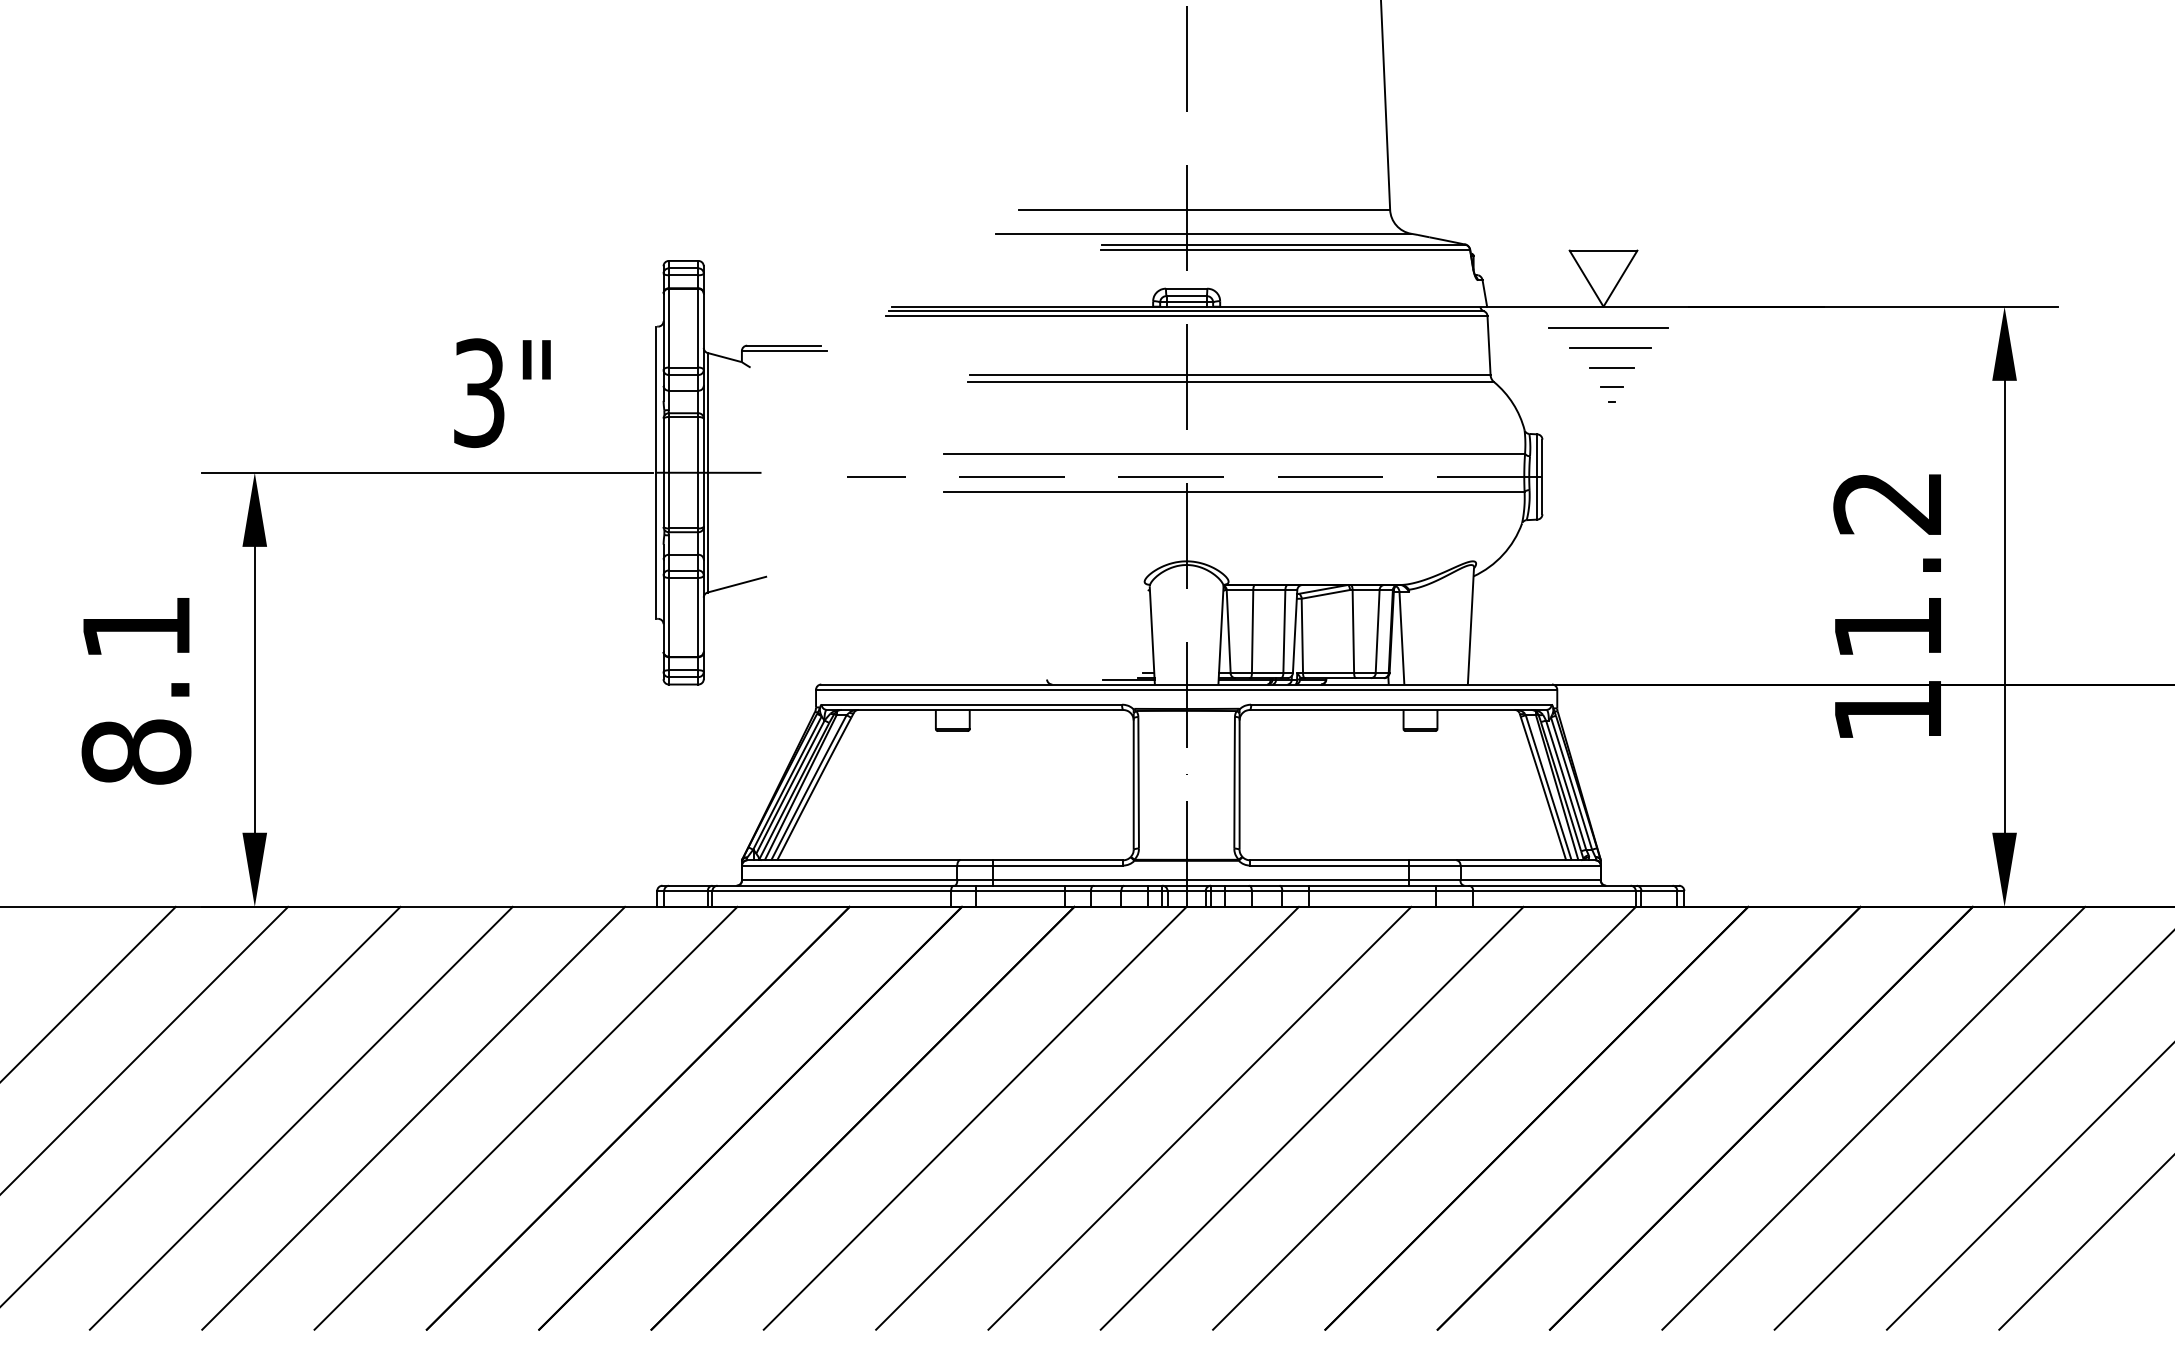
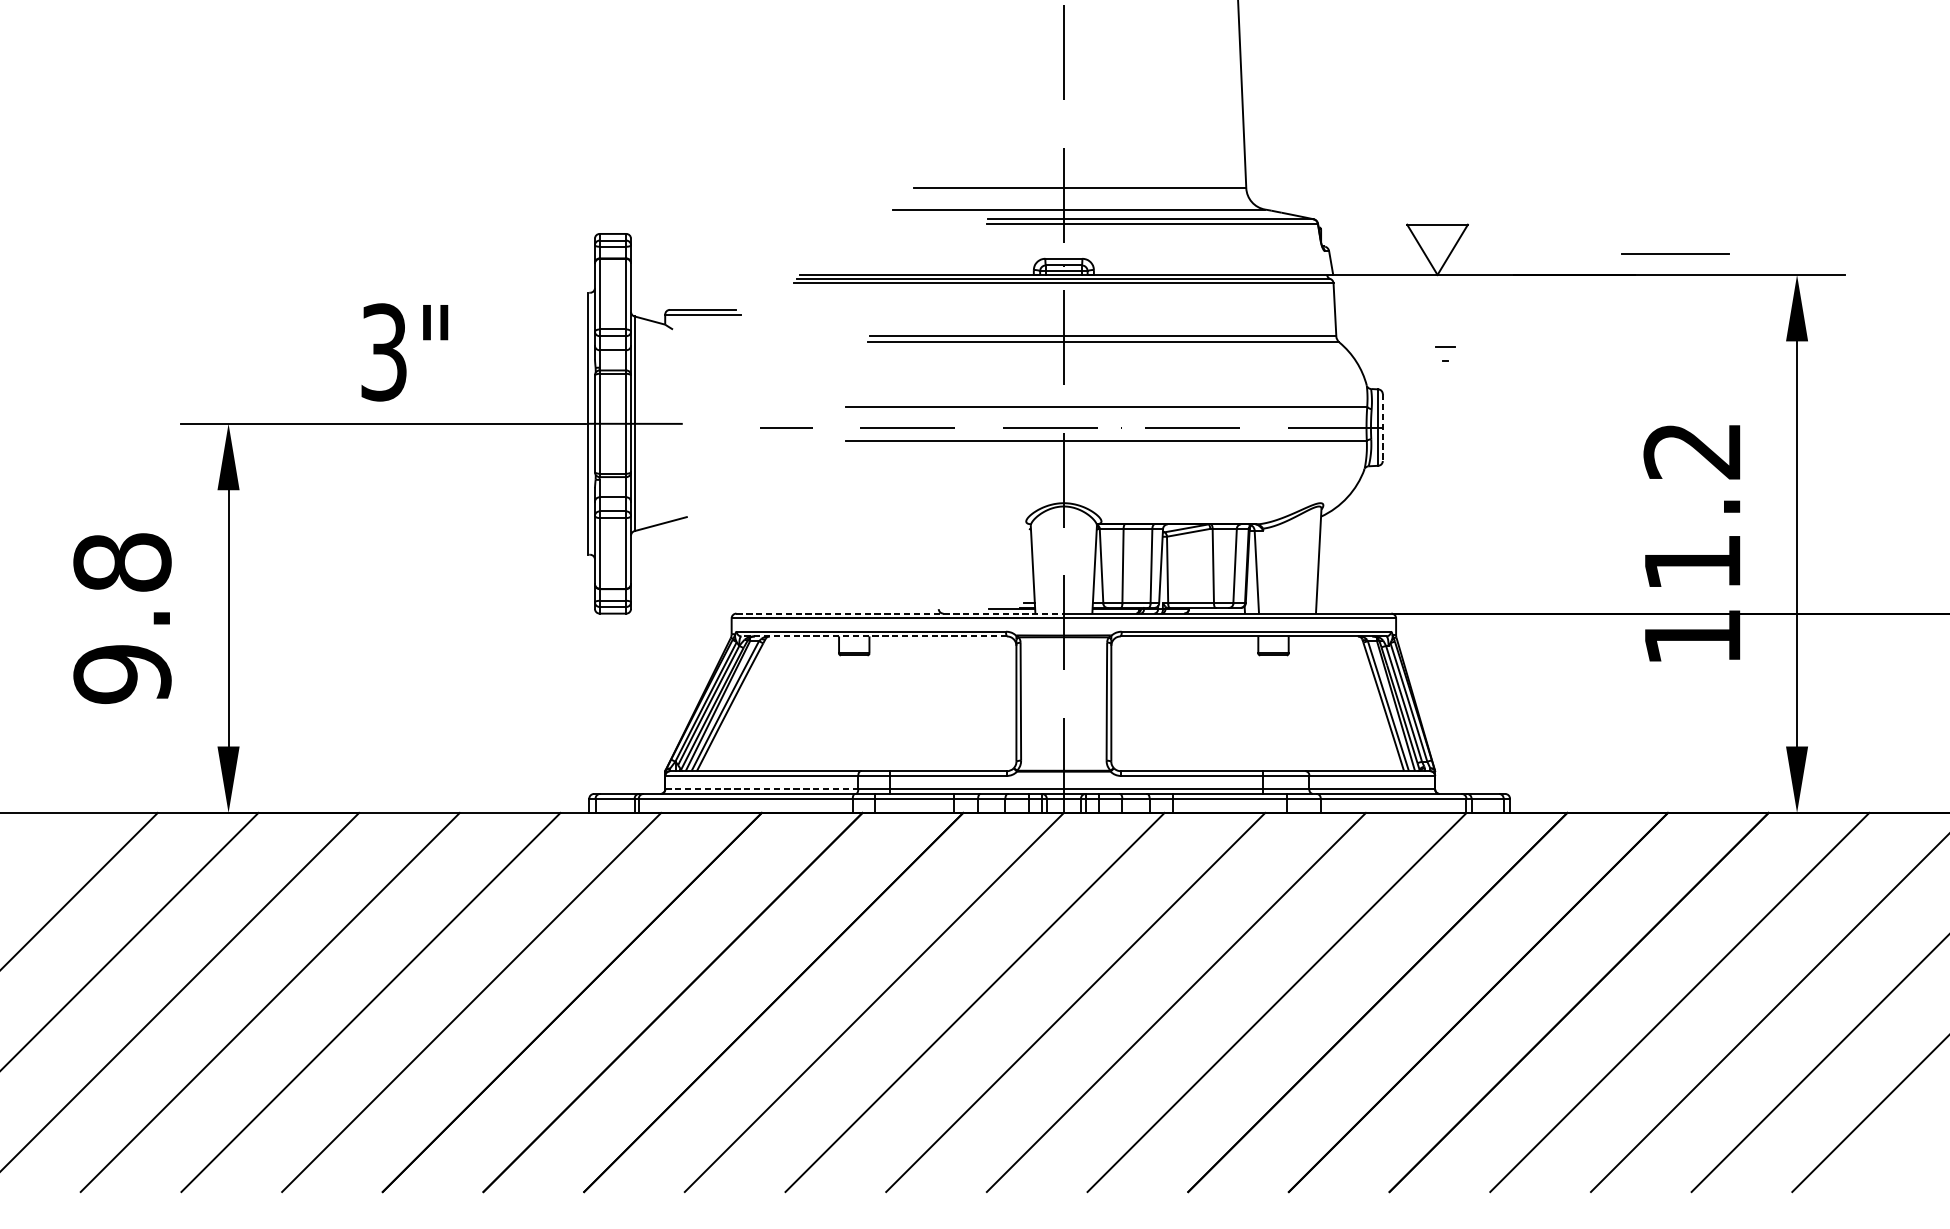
line: (1608, 327) -> (1675, 254), moved
line: (1610, 347) -> (1443, 311), removed
line: (1611, 367) -> (1444, 329), removed
text: (502, 392) -> (404, 351), moved
line: (1542, 477) -> (1382, 428), solid -> dashed
line: (1003, 684) -> (899, 613), solid -> dashed
text: (136, 689) -> (122, 618), 8.1 -> 9.8
line: (974, 709) -> (873, 636), solid -> dashed
line: (849, 880) -> (761, 789), solid -> dashed

